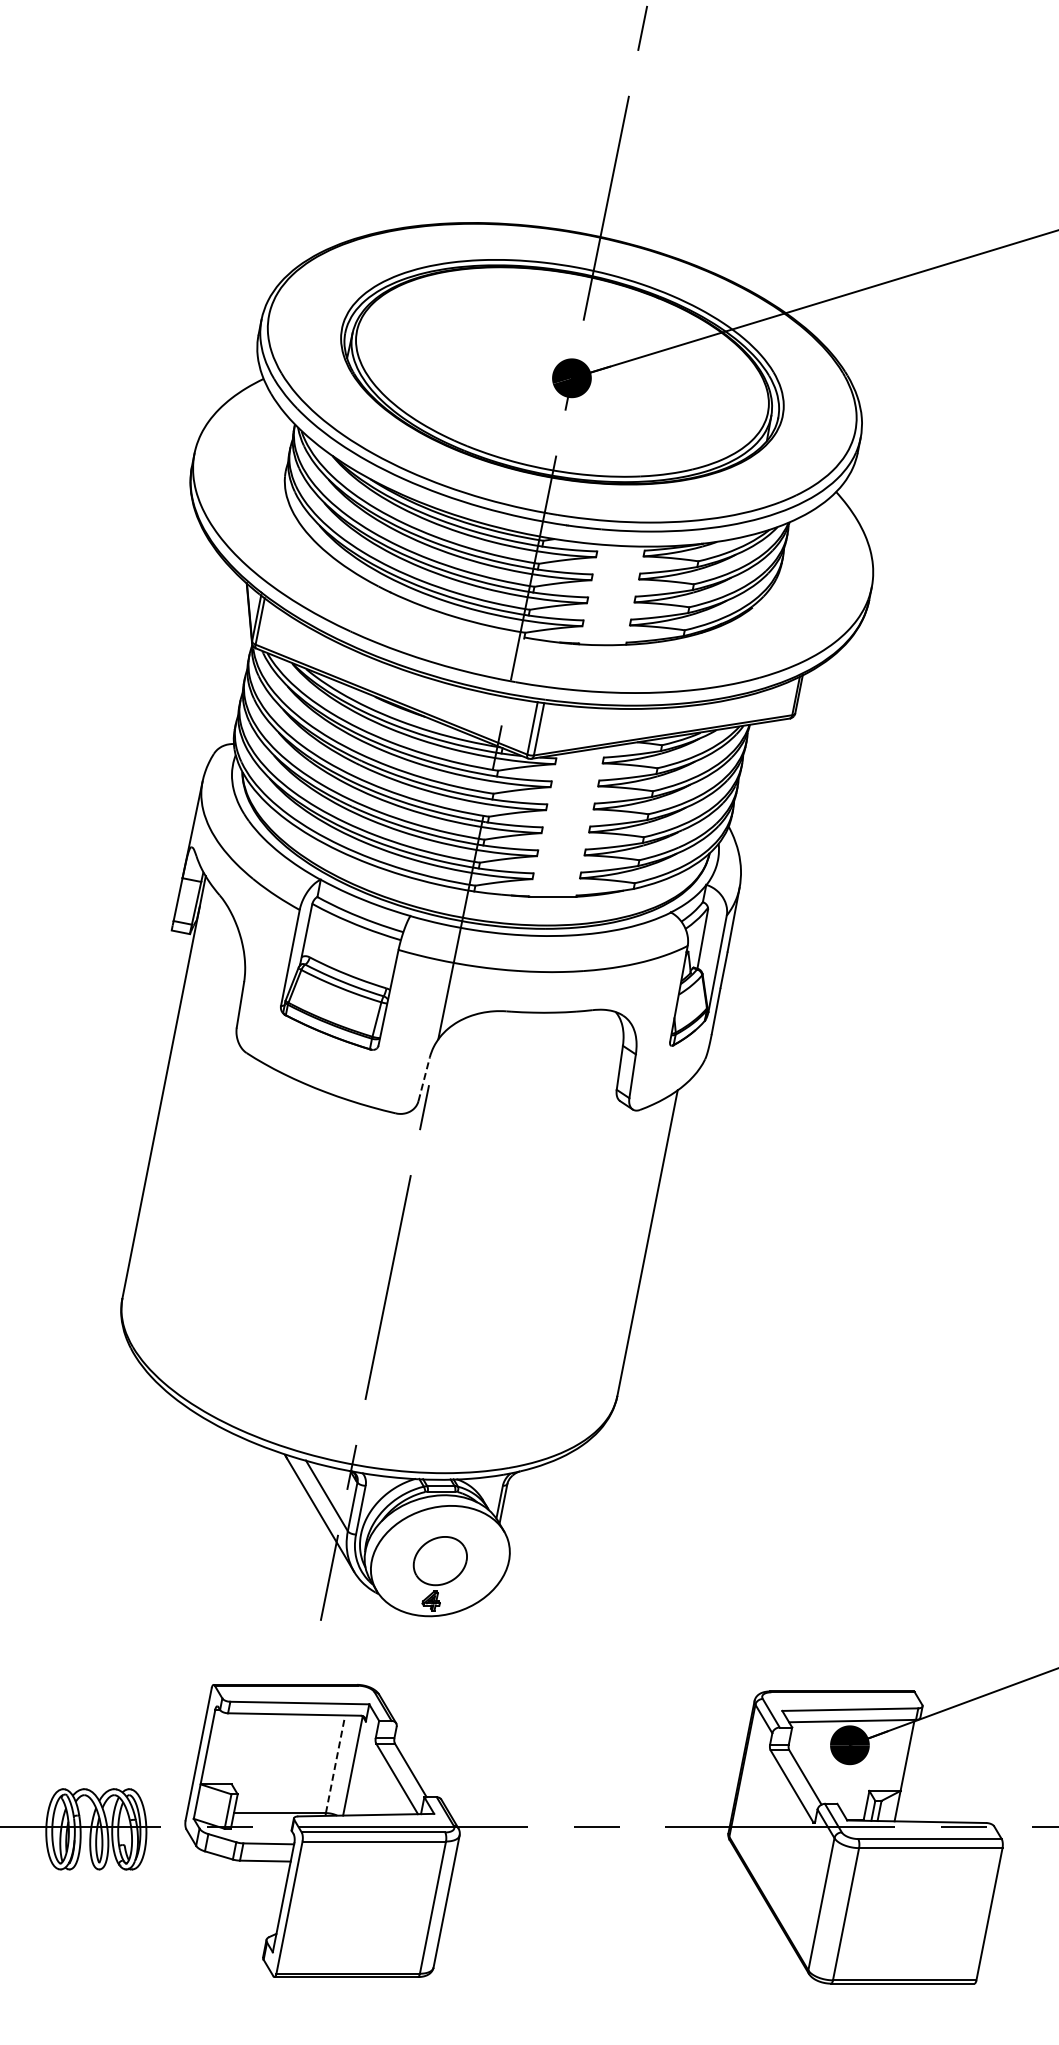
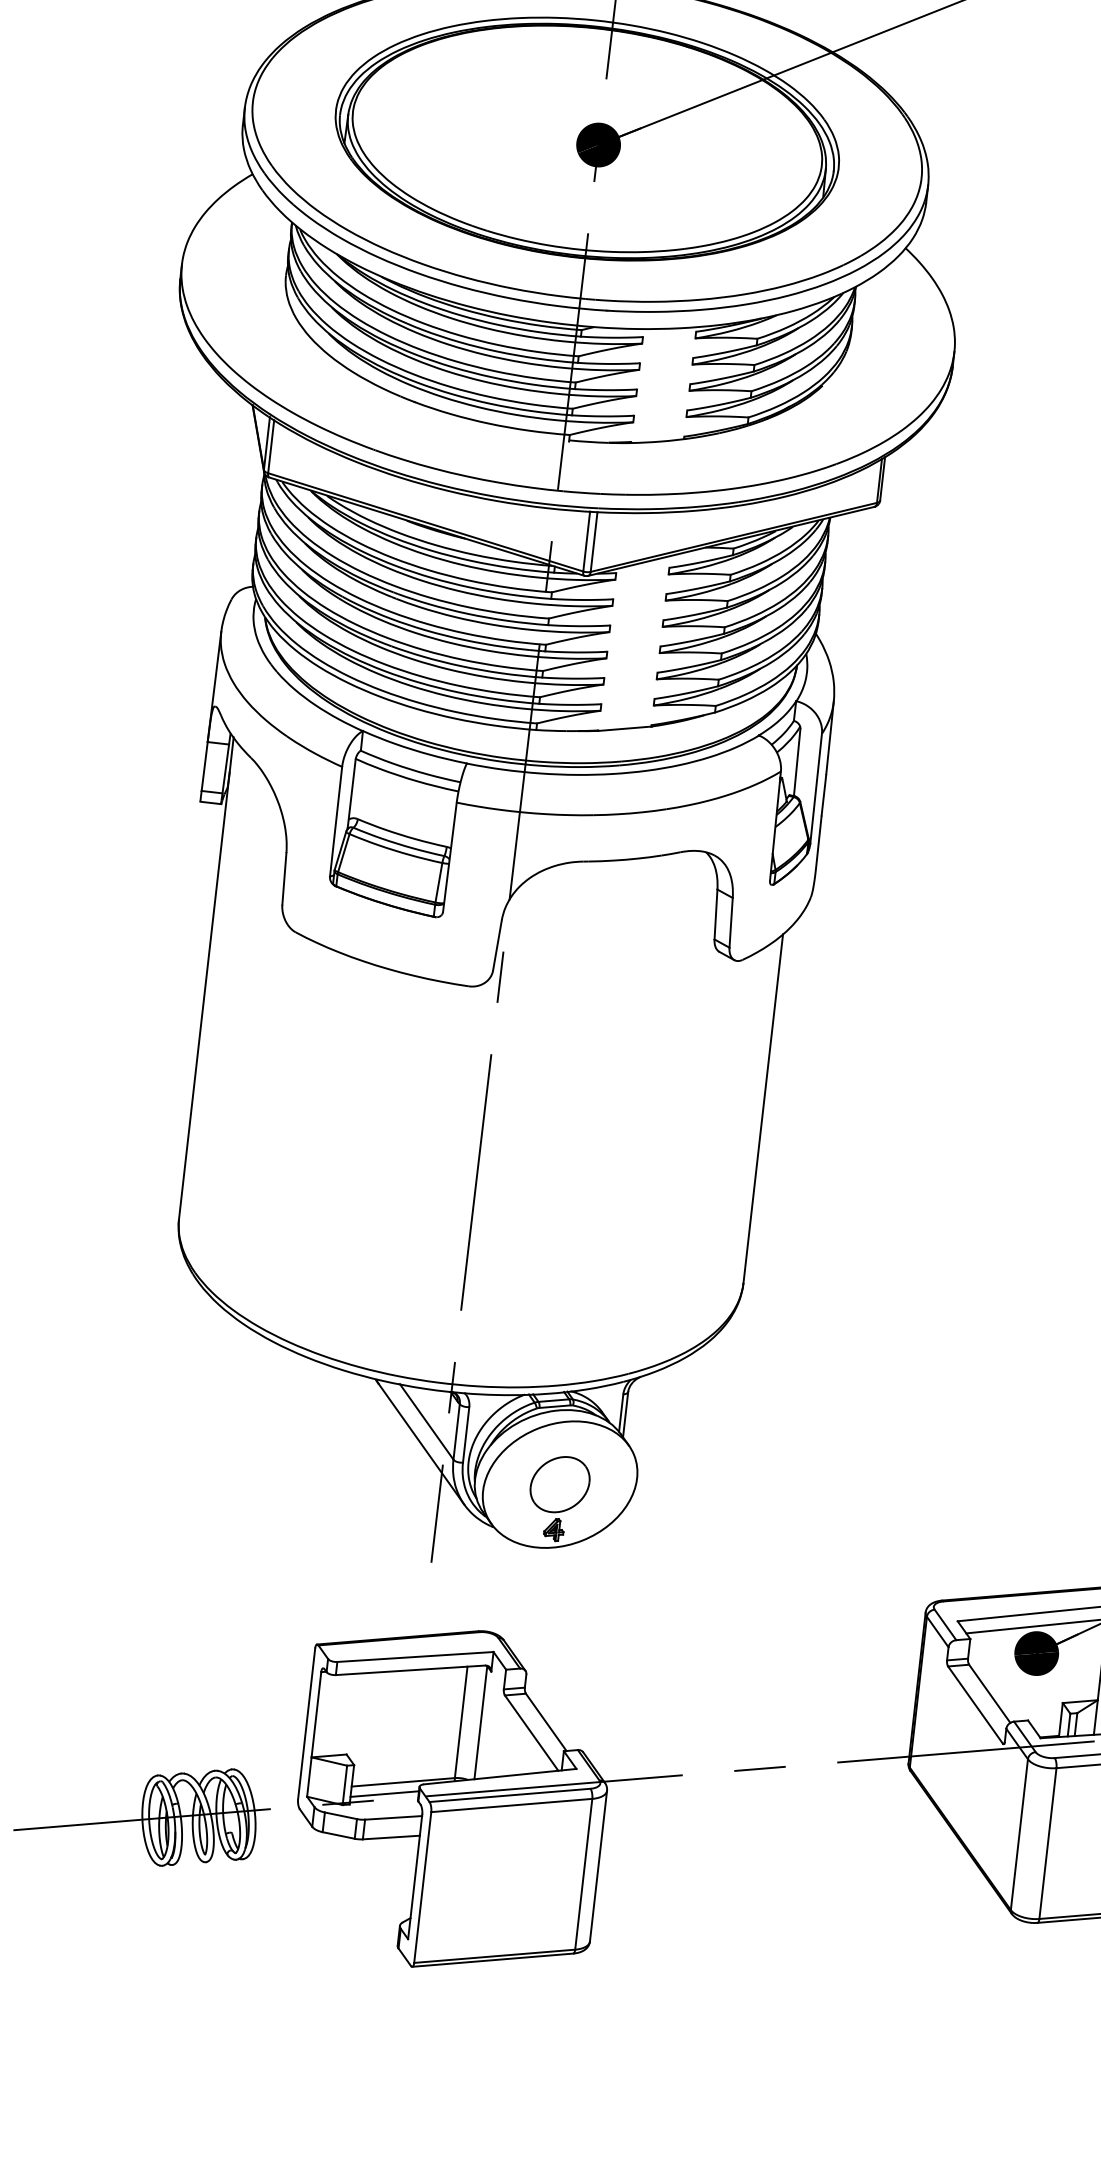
line: (424, 1079) -> (497, 945), dashed -> solid
line: (335, 1764) -> (461, 1722), dashed -> solid
line: (262, 1822) -> (384, 1794), added

